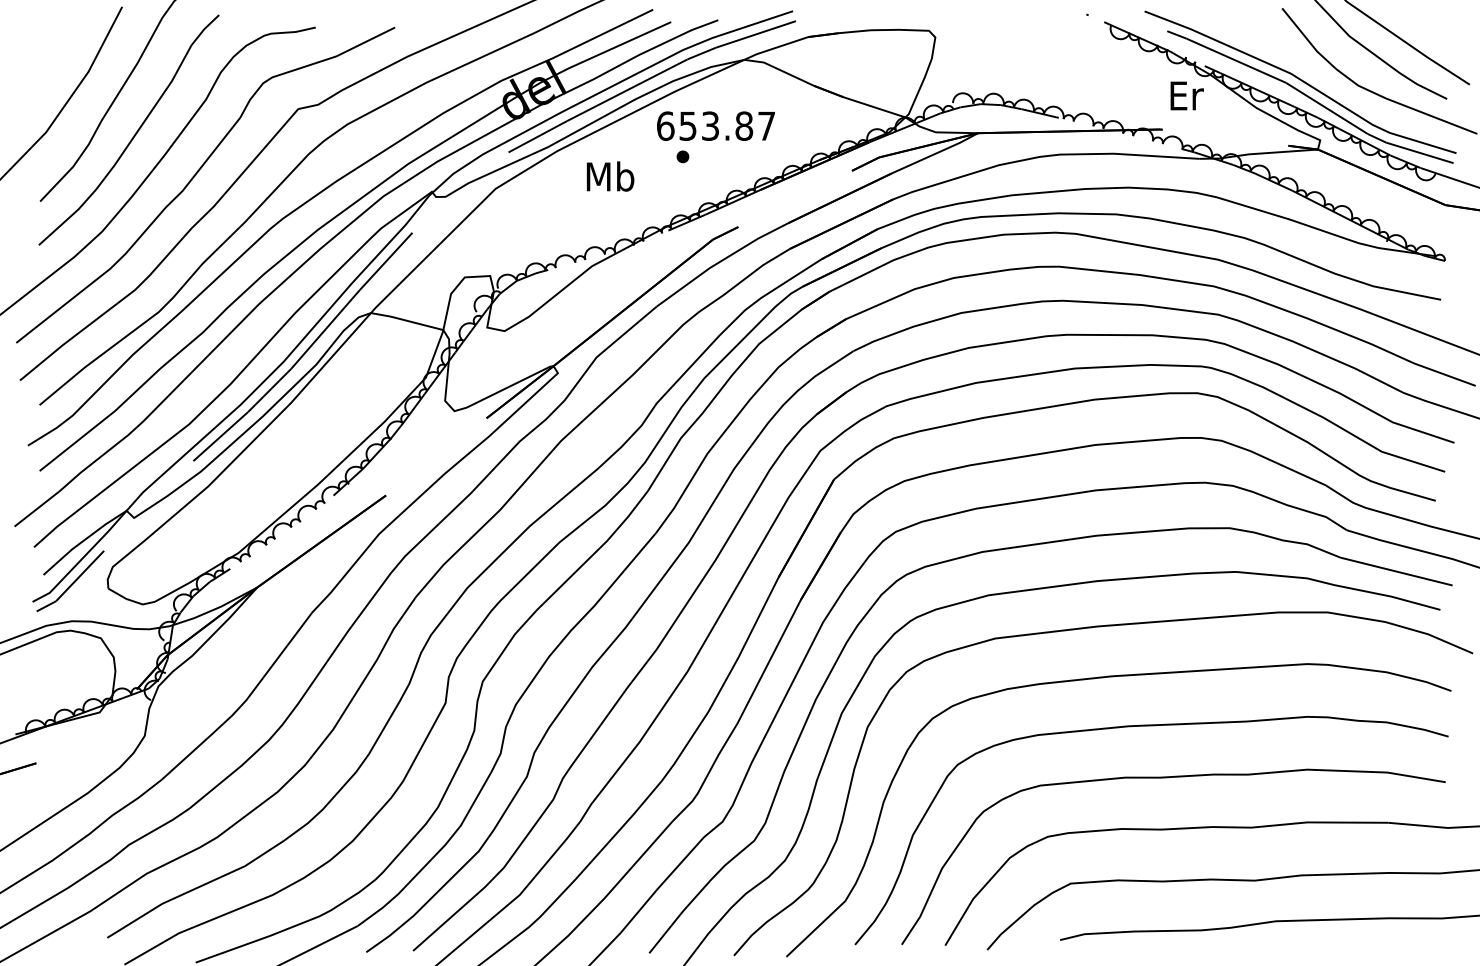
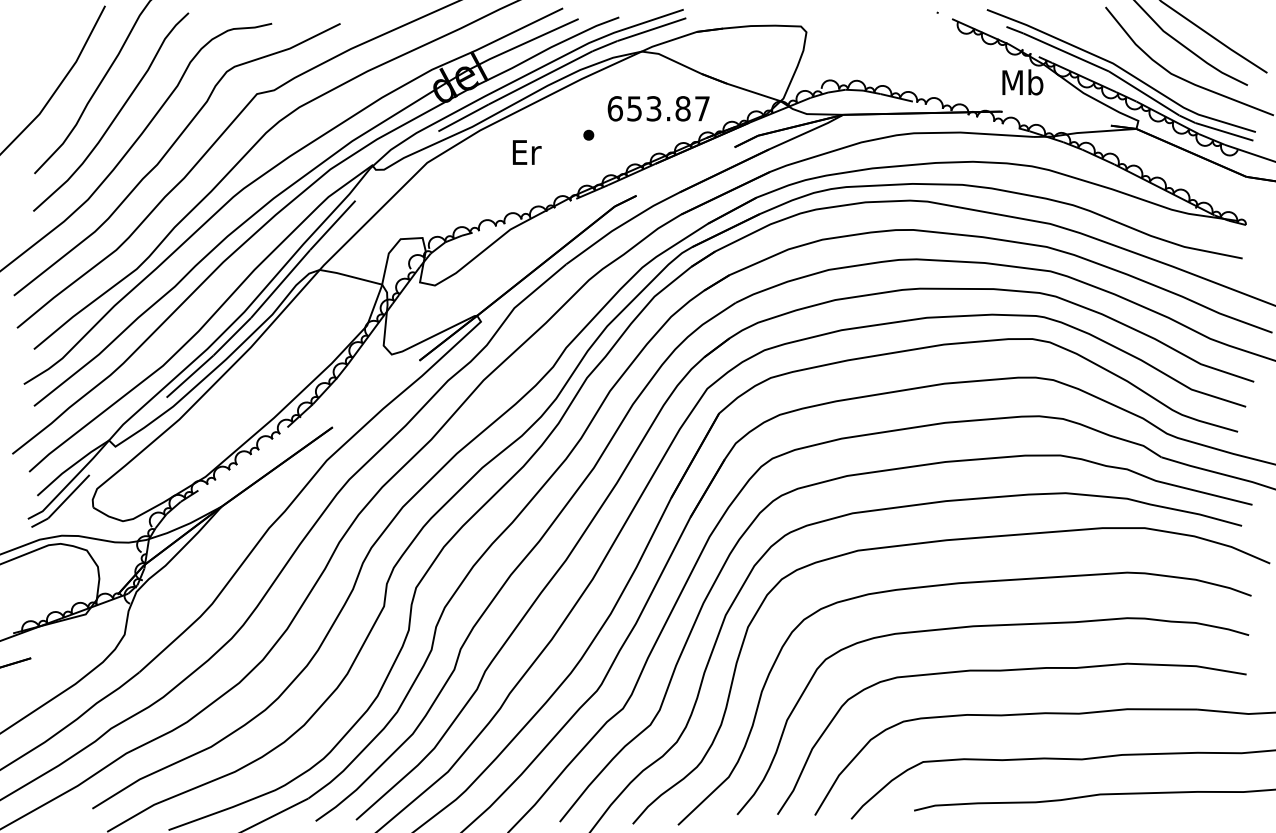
text: (1186, 95) -> (1023, 82), Er -> Mb
text: (715, 125) -> (658, 108), moved
text: (610, 176) -> (526, 152), Mb -> Er

